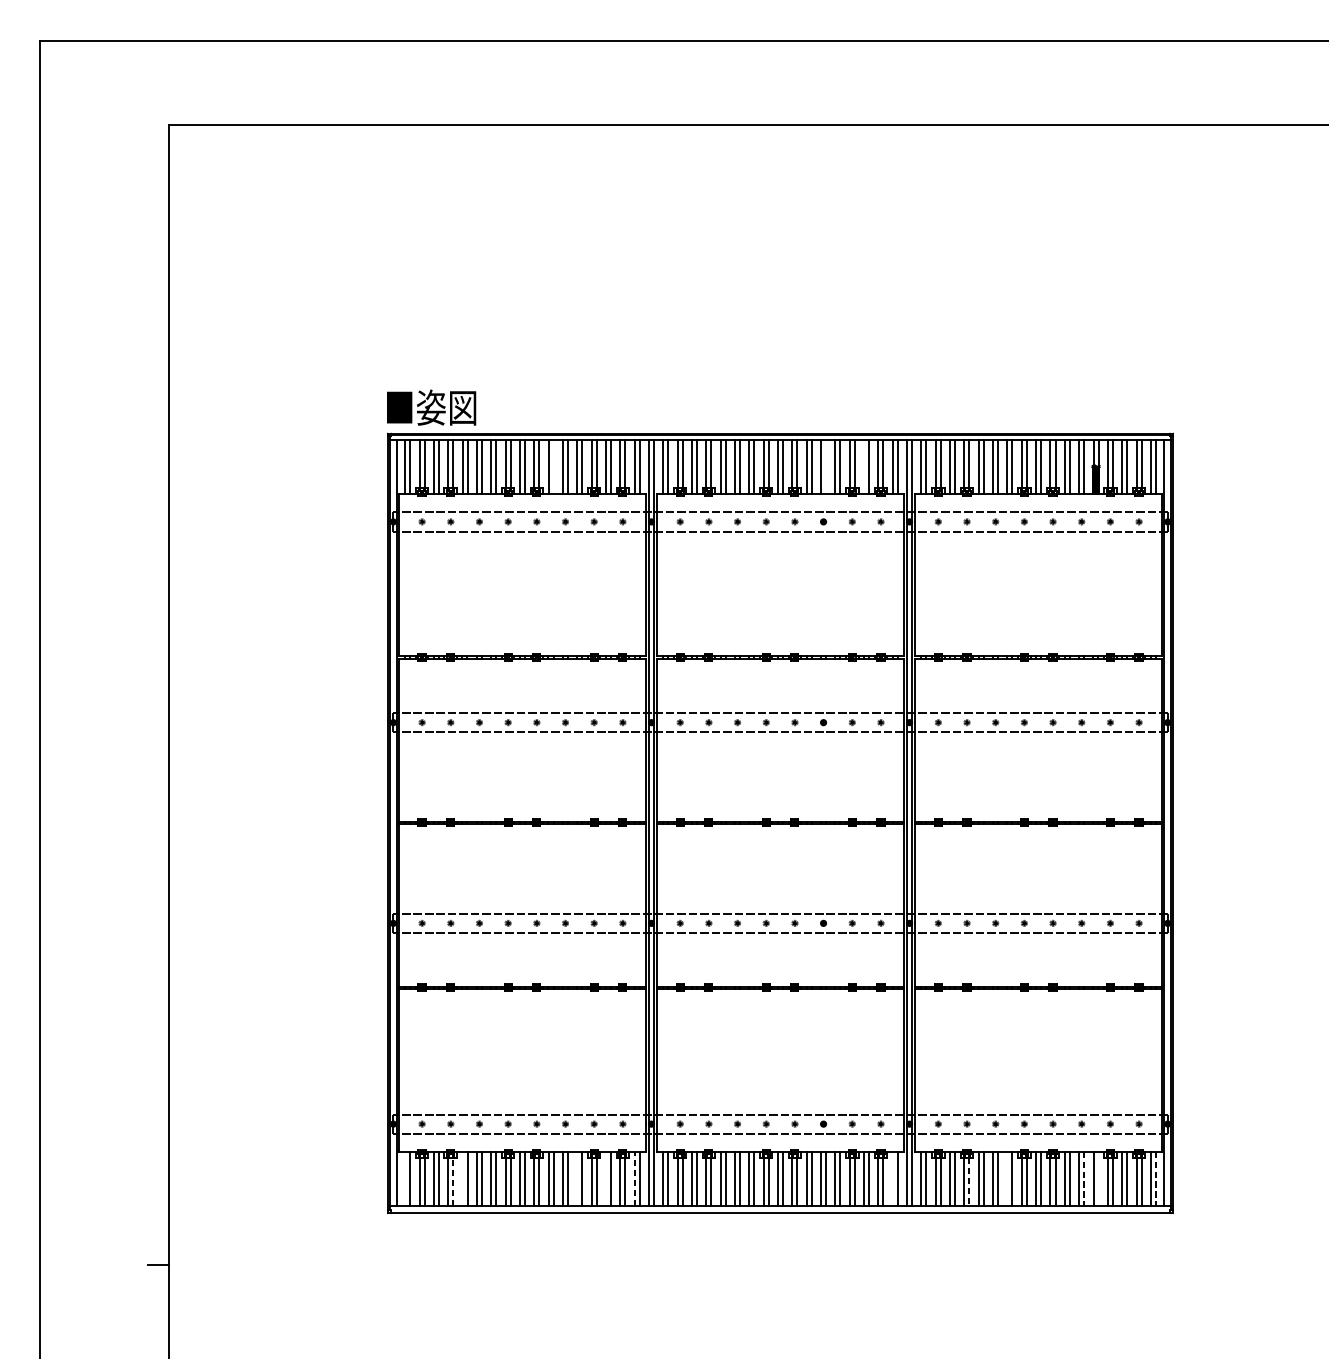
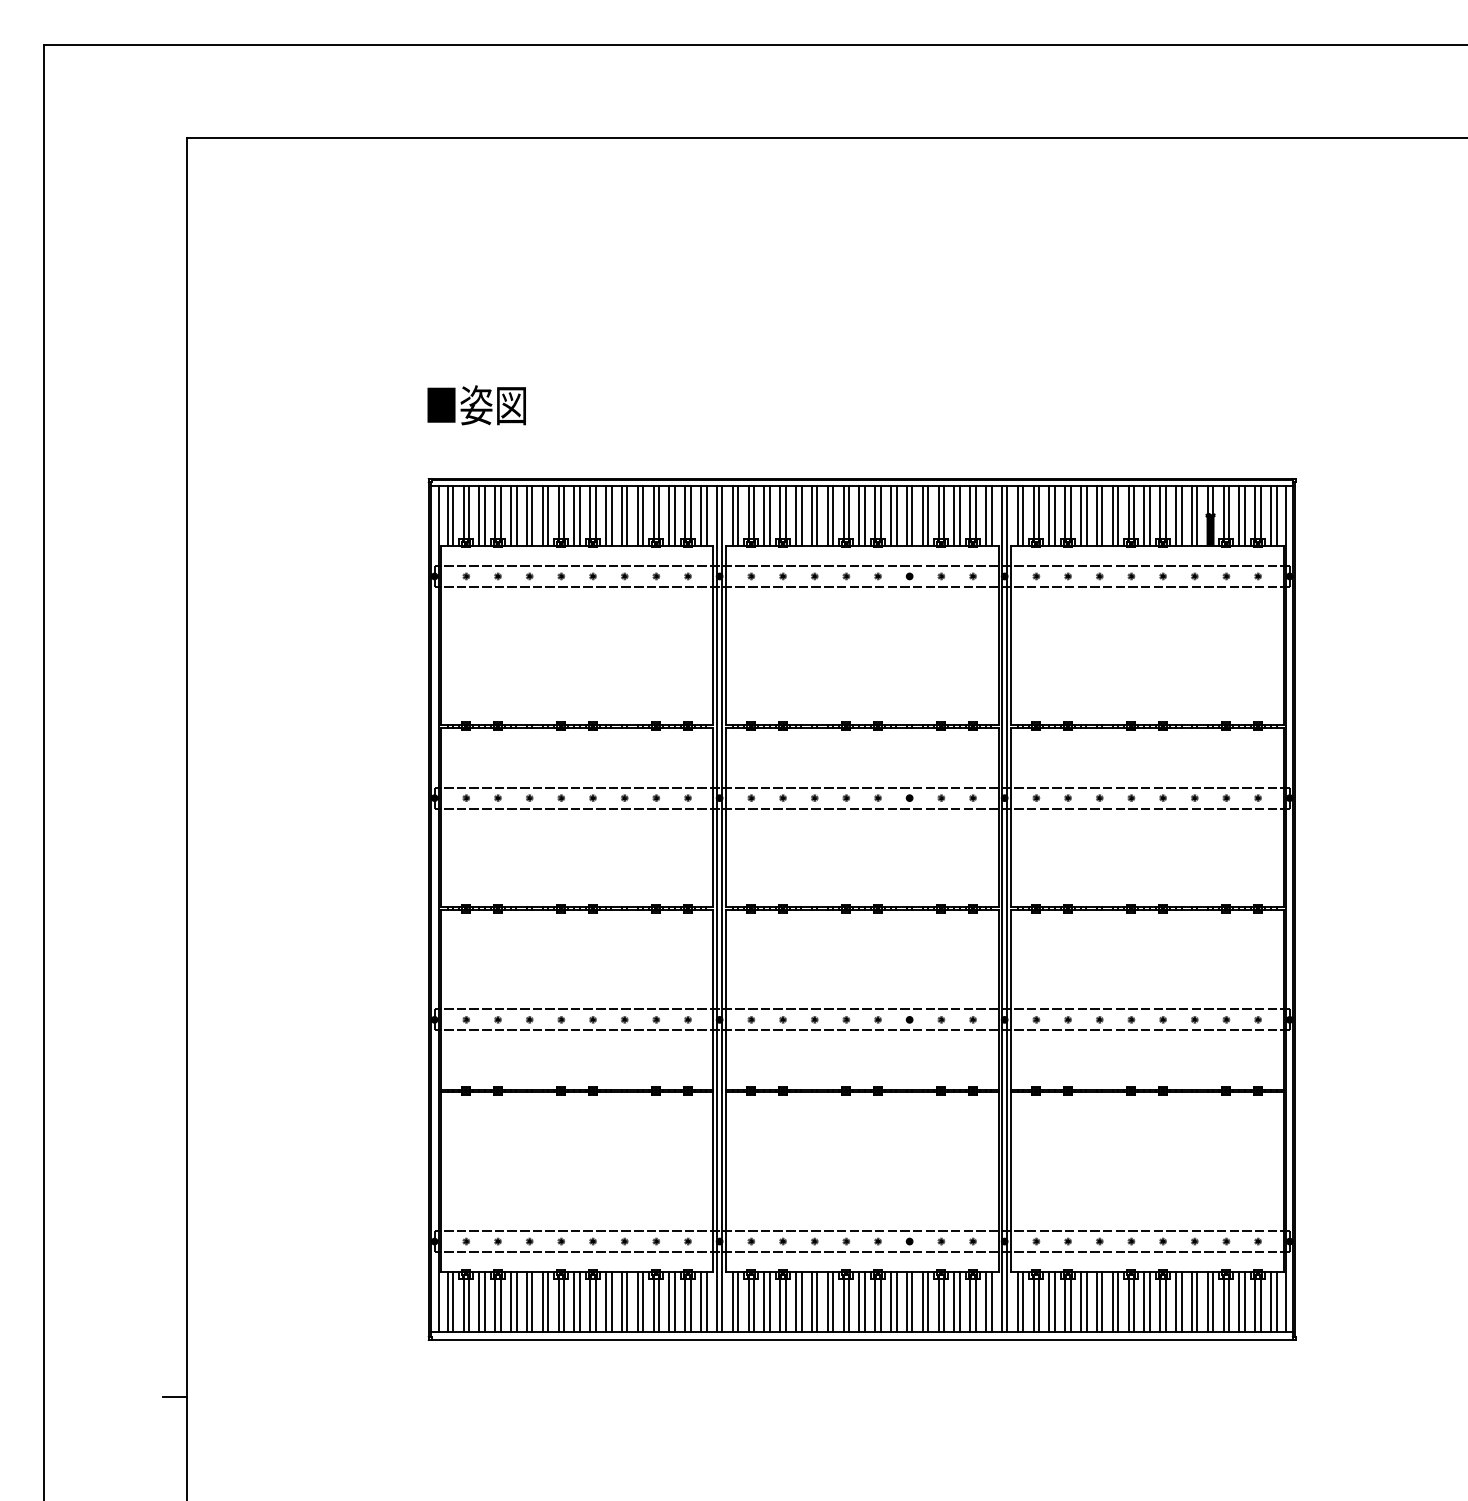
text: (431, 407) -> (476, 405), moved
line: (553, 466) -> (611, 515), added
line: (826, 466) -> (912, 515), added
line: (864, 466) -> (954, 515), added
line: (405, 1178) -> (447, 1301), added
line: (463, 1178) -> (511, 1301), added
line: (577, 1178) -> (637, 1301), added
line: (606, 1178) -> (669, 1301), added
line: (635, 1178) -> (701, 1301), dashed -> solid
line: (893, 1178) -> (986, 1301), added
line: (1007, 1178) -> (1112, 1301), added
line: (1098, 1178) -> (1213, 1301), added
line: (1084, 1179) -> (1197, 1302), dashed -> solid
line: (1155, 1179) -> (1276, 1302), dashed -> solid
line: (453, 1182) -> (500, 1305), dashed -> solid
line: (969, 1182) -> (1070, 1305), dashed -> solid

